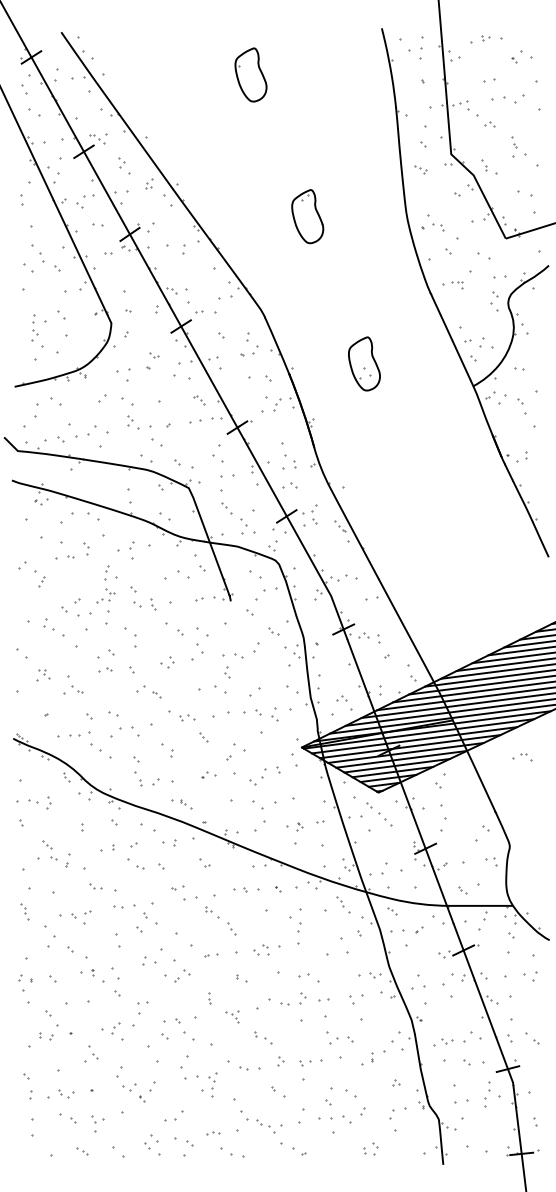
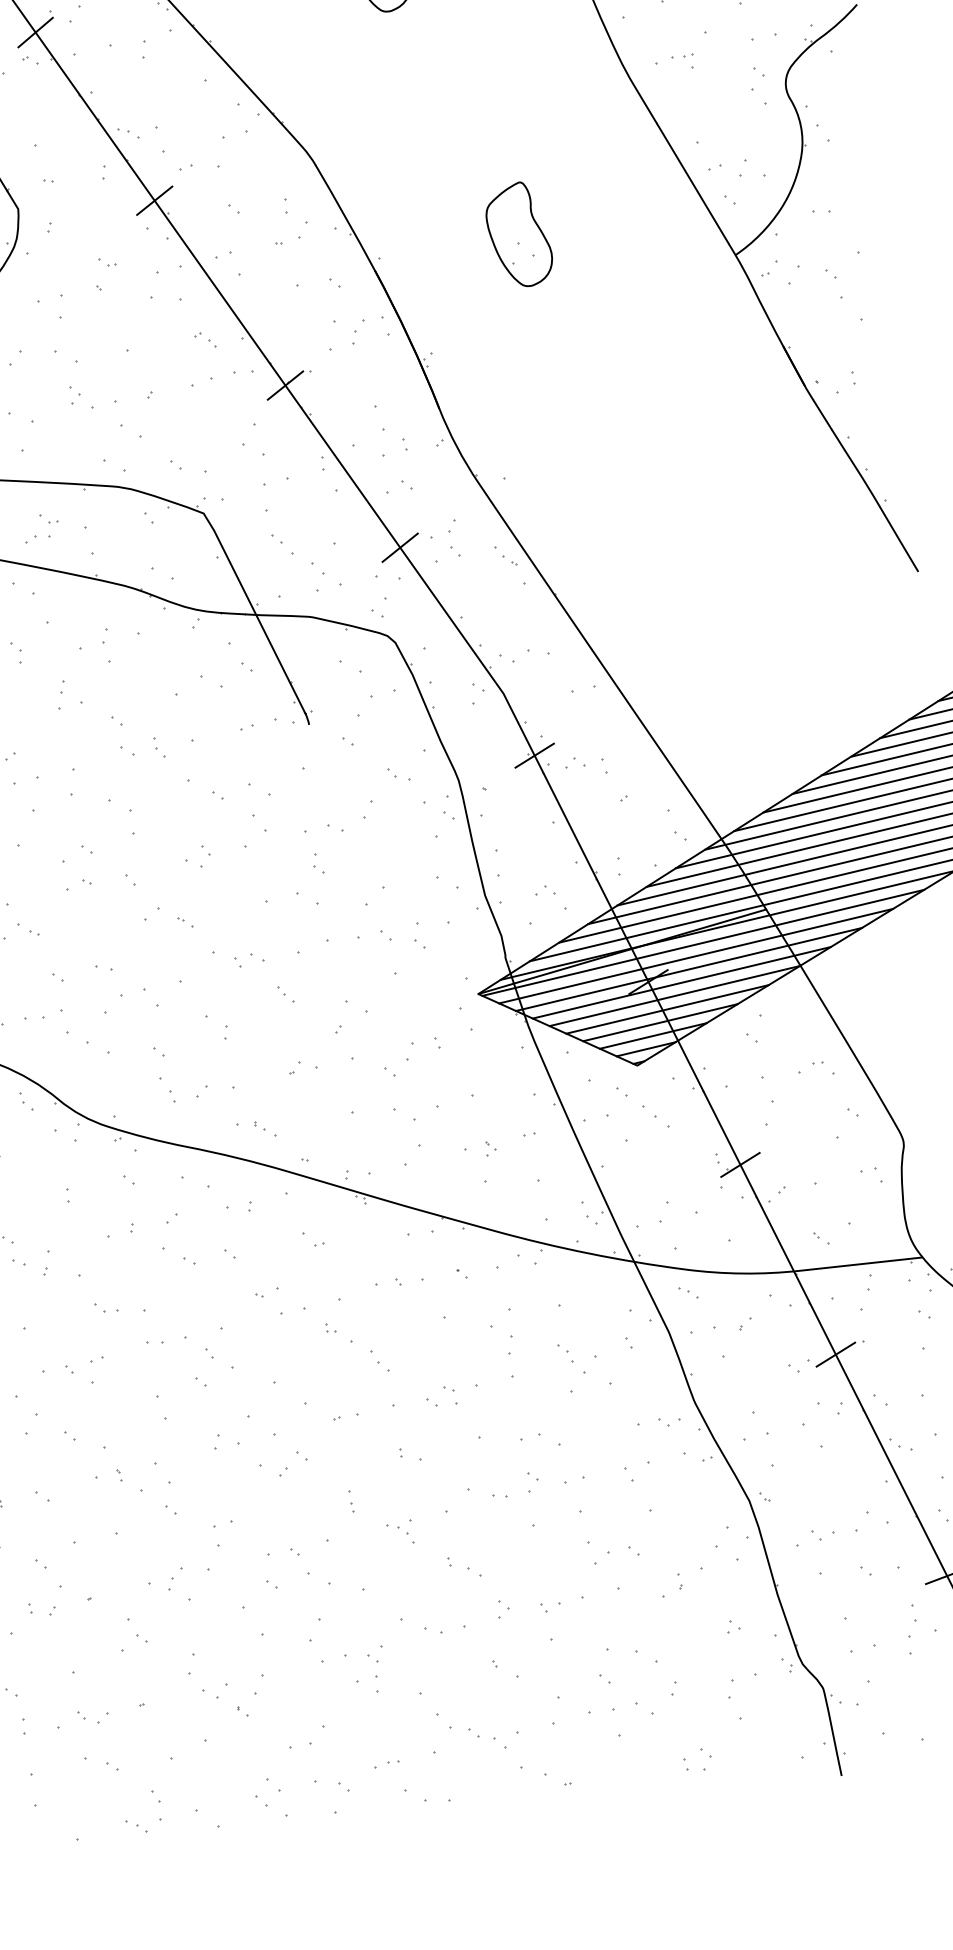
part: (105, 595) -> (41, 527), moved
part: (522, 757) -> (816, 1069), moved
part: (343, 904) -> (572, 1357), moved
part: (93, 1123) -> (156, 1804), moved

